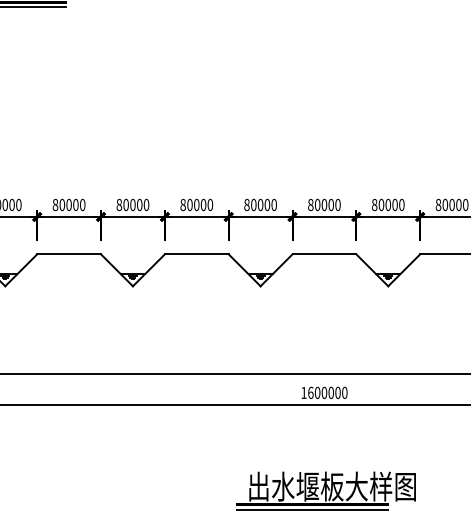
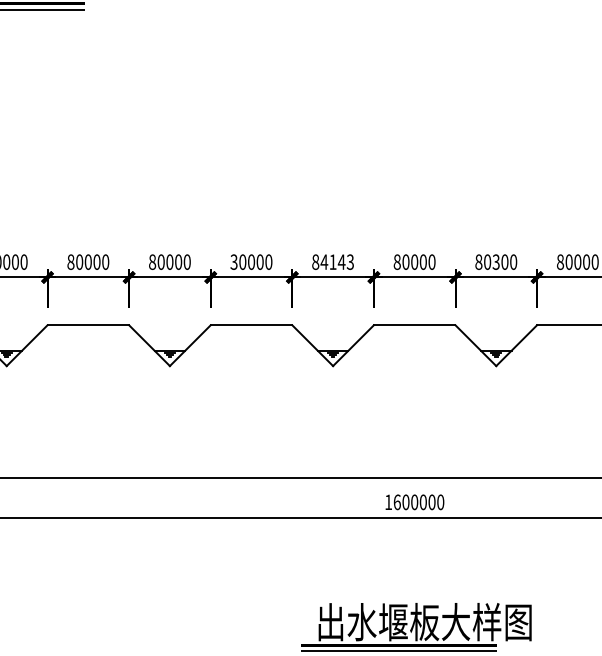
text: (182, 204) -> (233, 261), 80000 -> 30000
text: (263, 204) -> (336, 261), 80000 -> 84143
text: (388, 204) -> (496, 261), 80000 -> 80300

